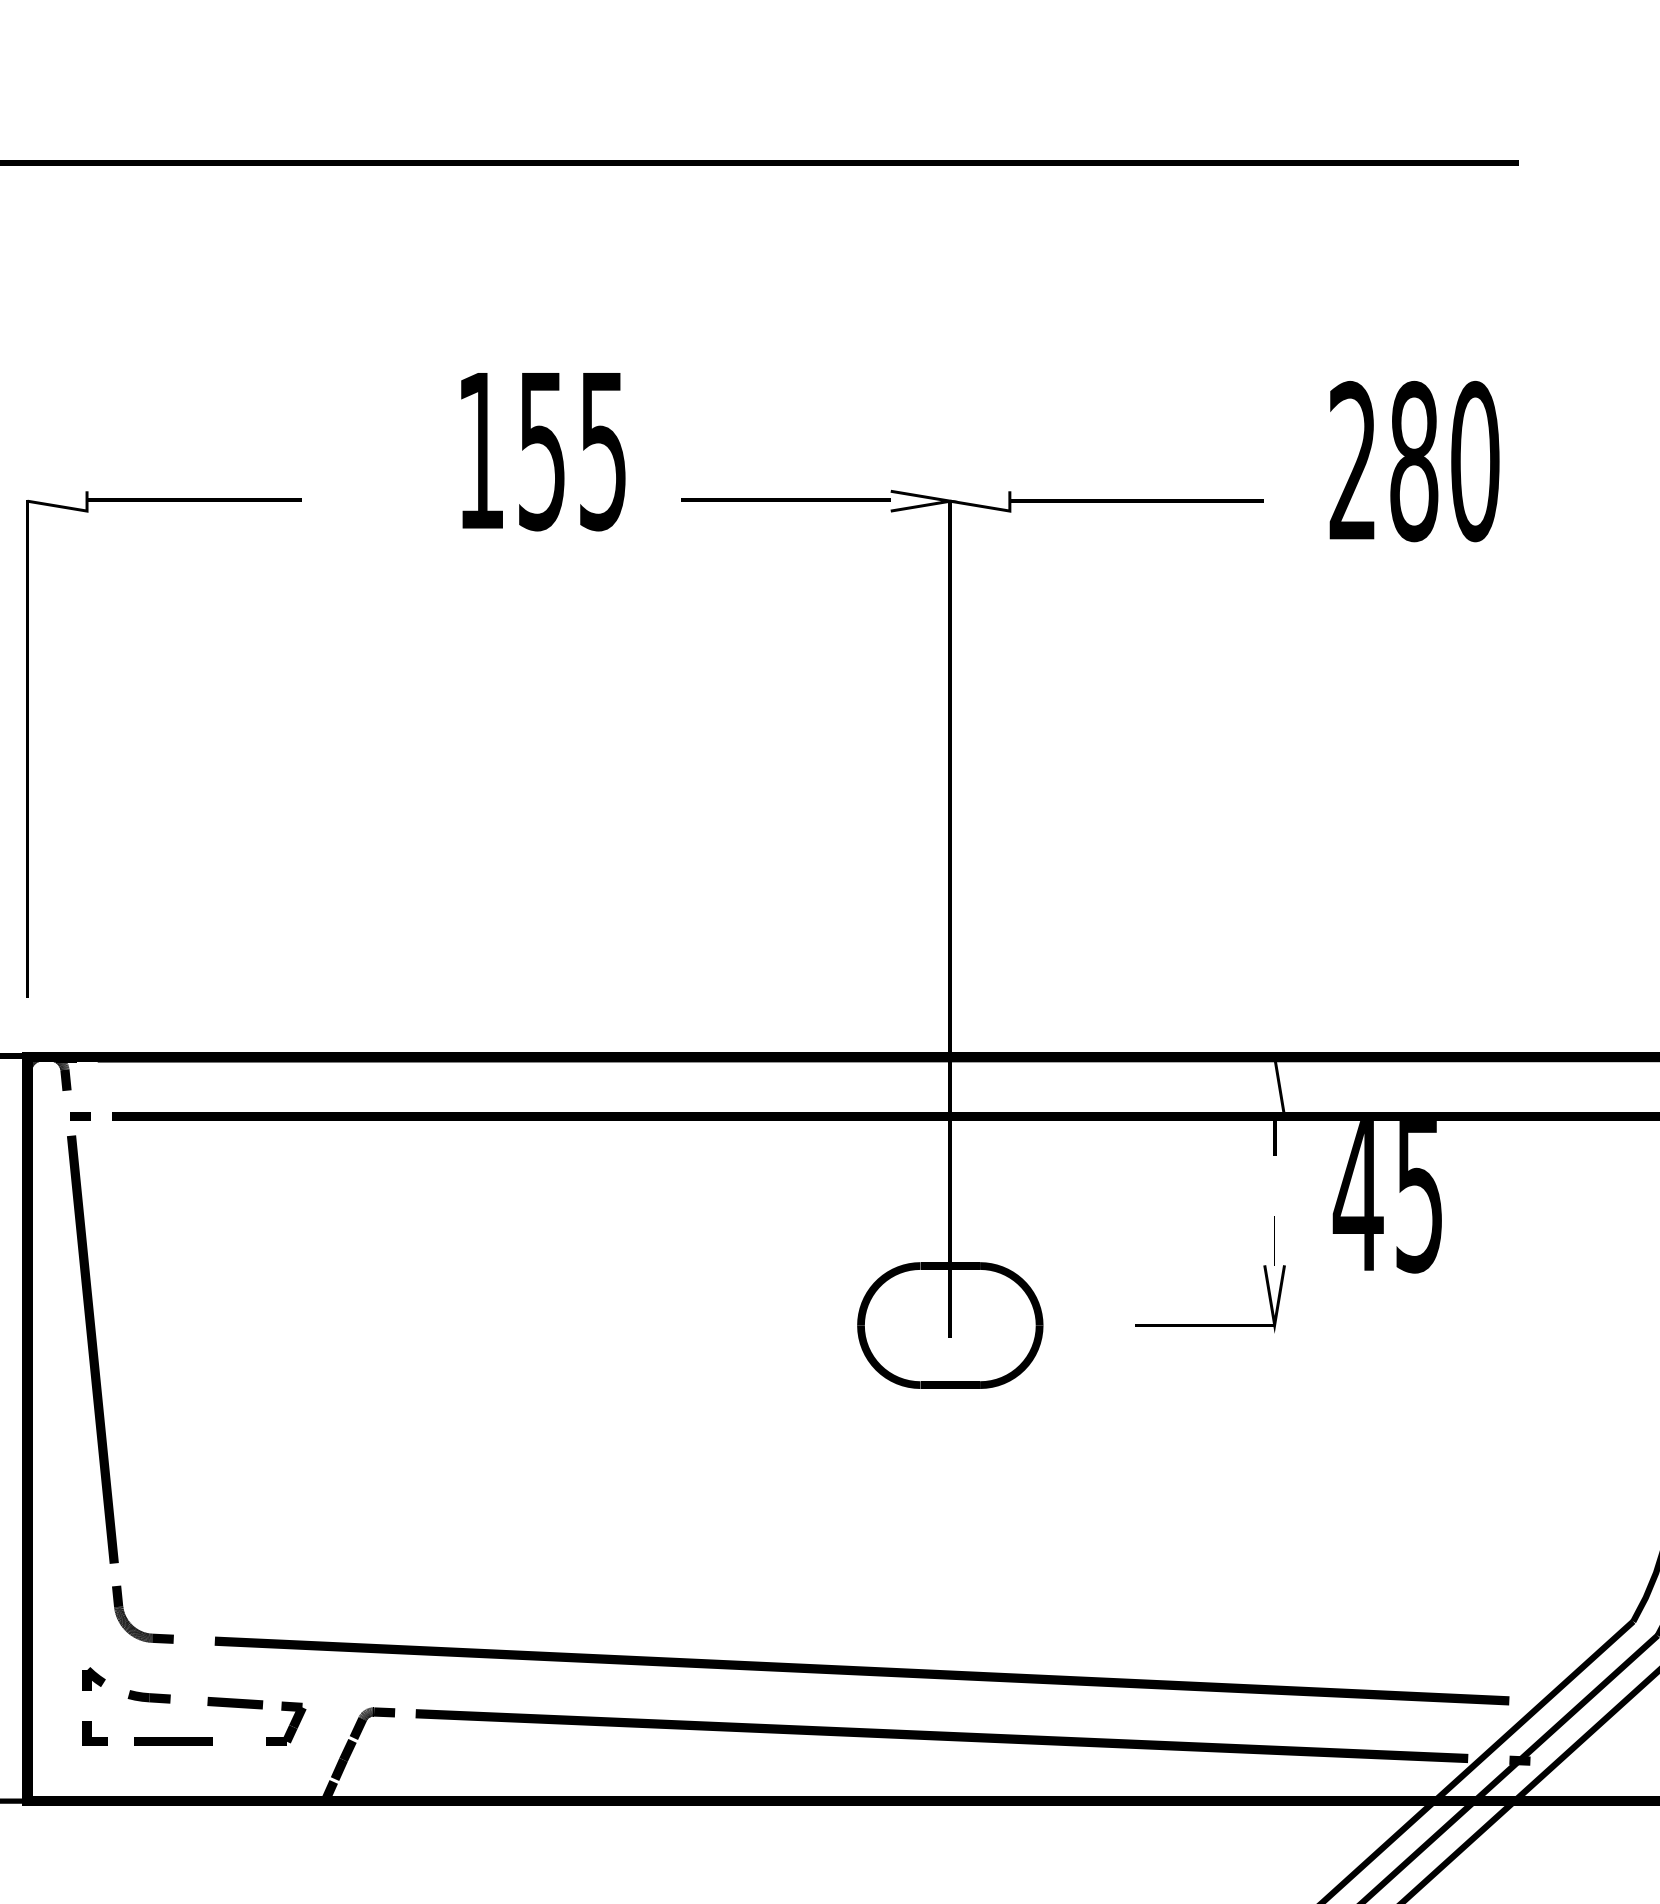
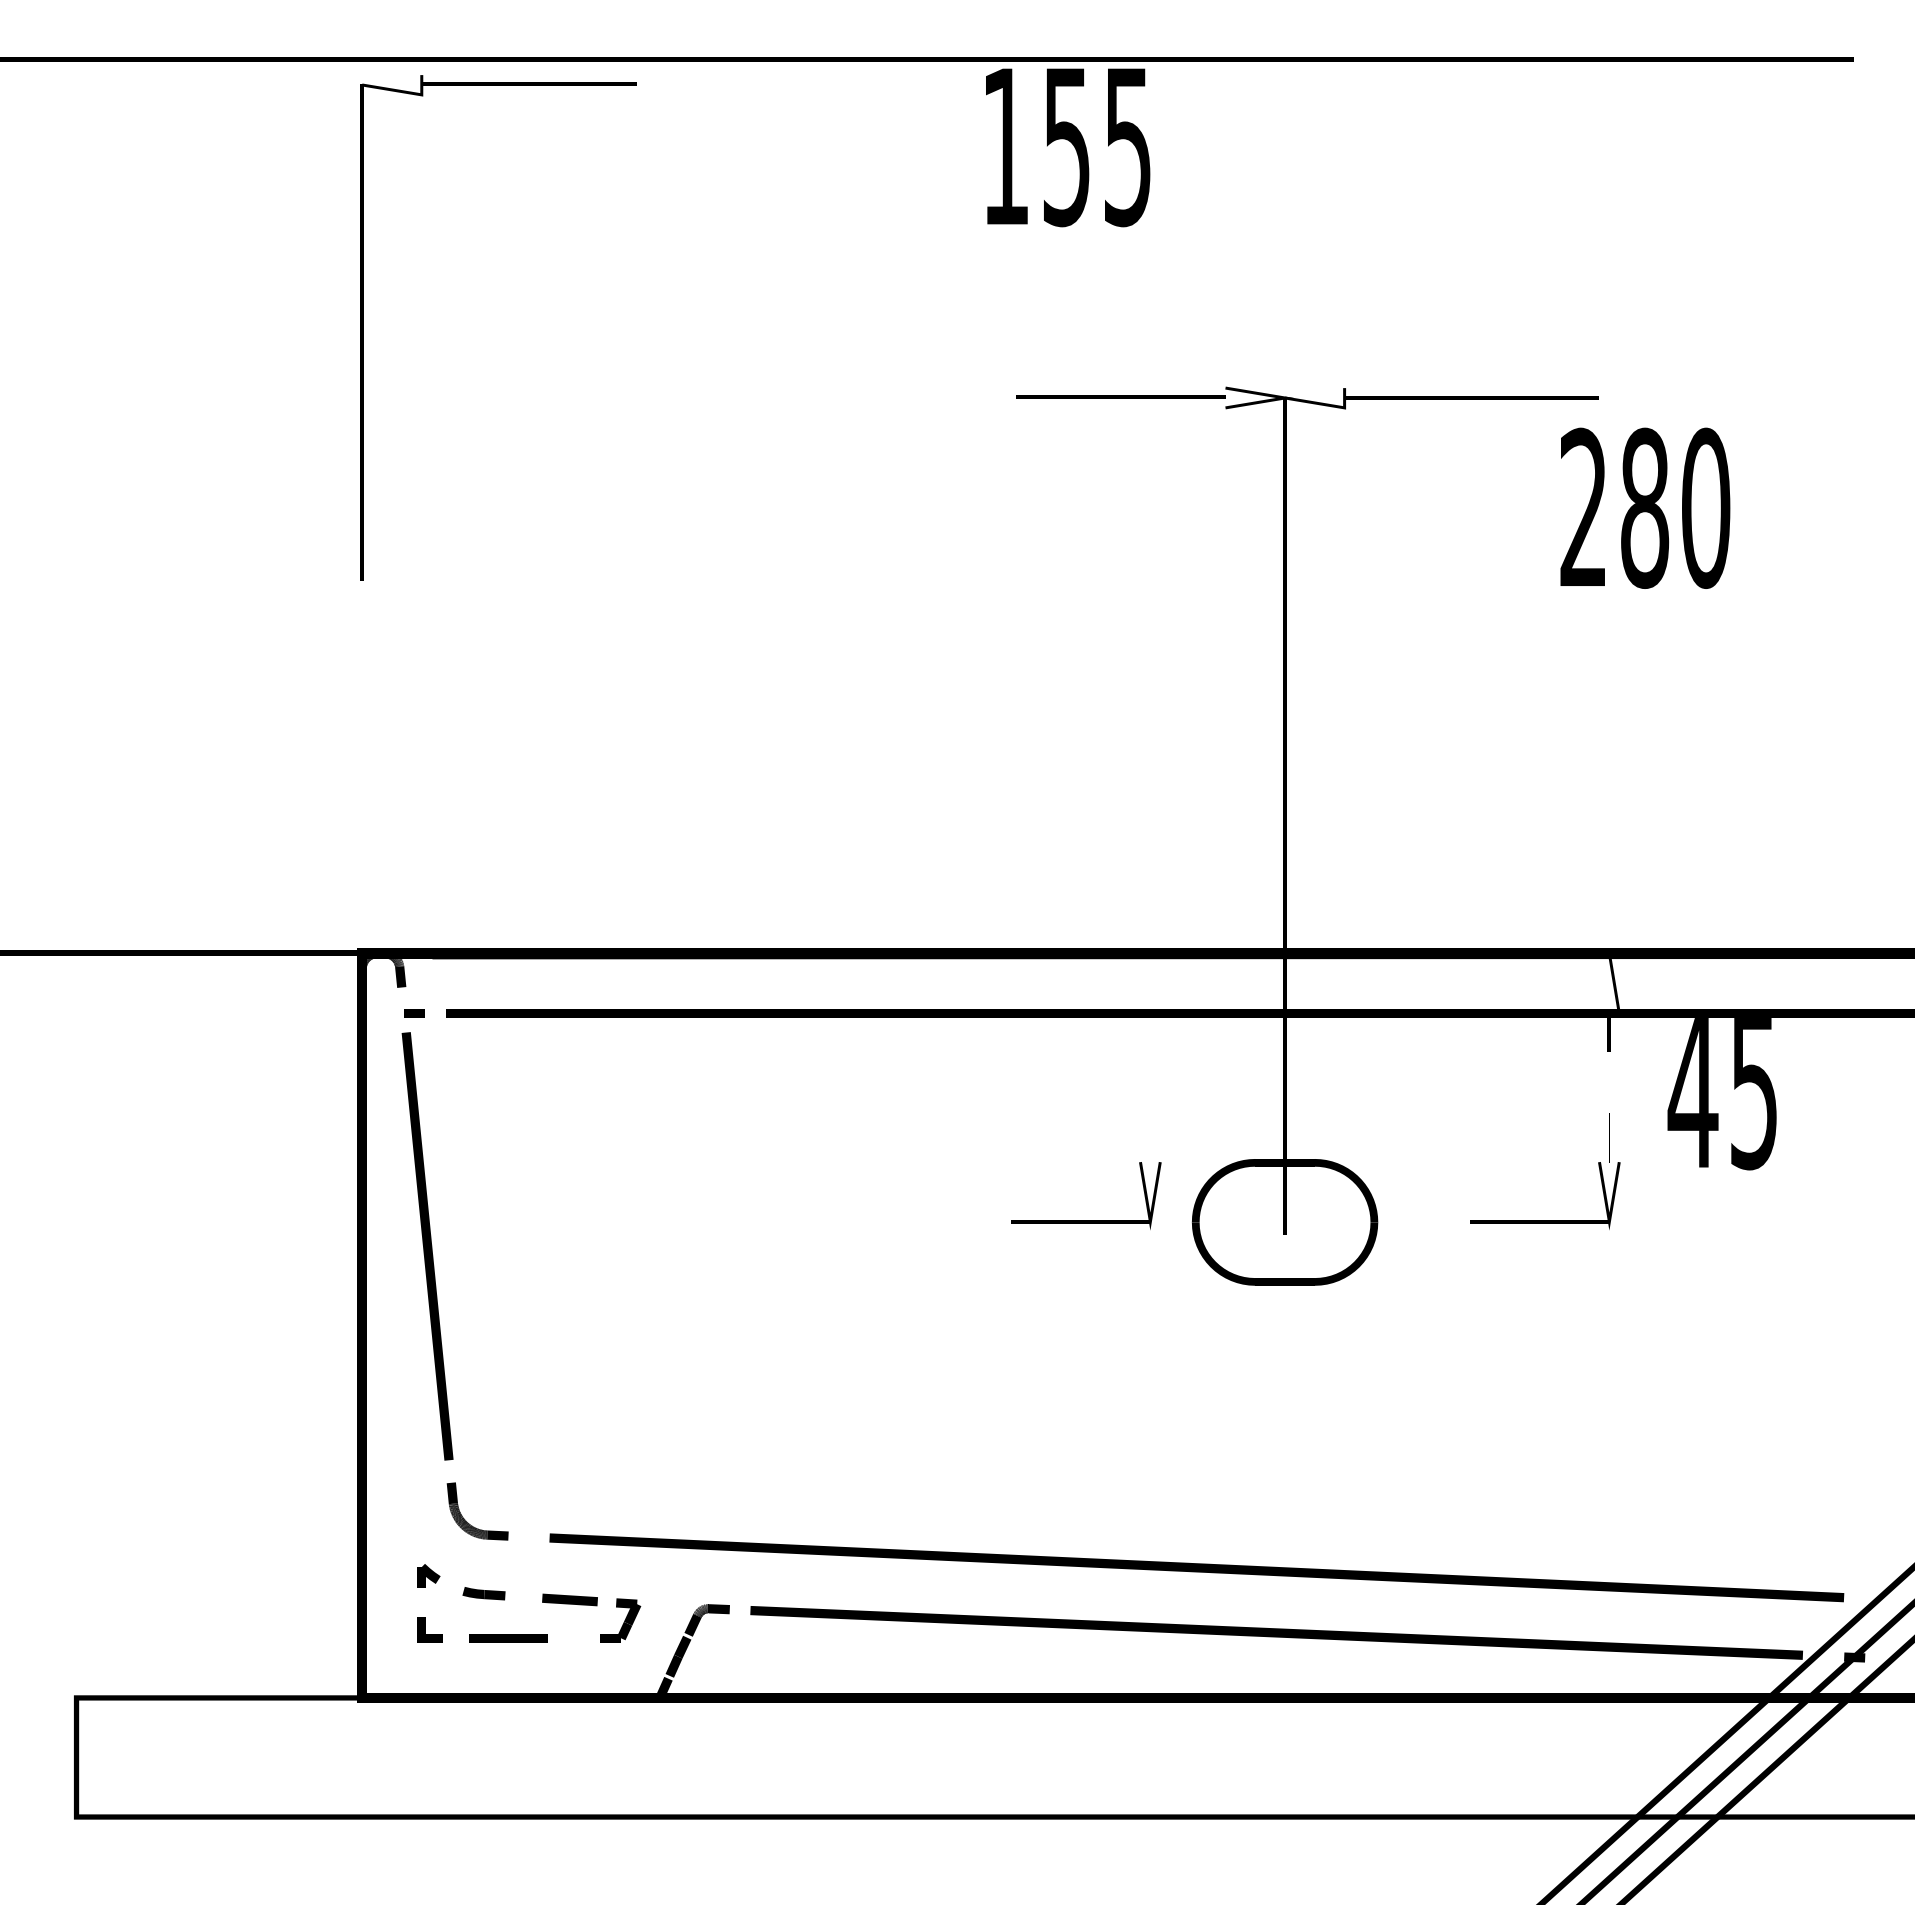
text: (543, 451) -> (1068, 147), moved
text: (1414, 460) -> (1645, 507), moved
part: (28, 743) -> (363, 327), moved
part: (751, 1323) -> (1086, 1220), added

